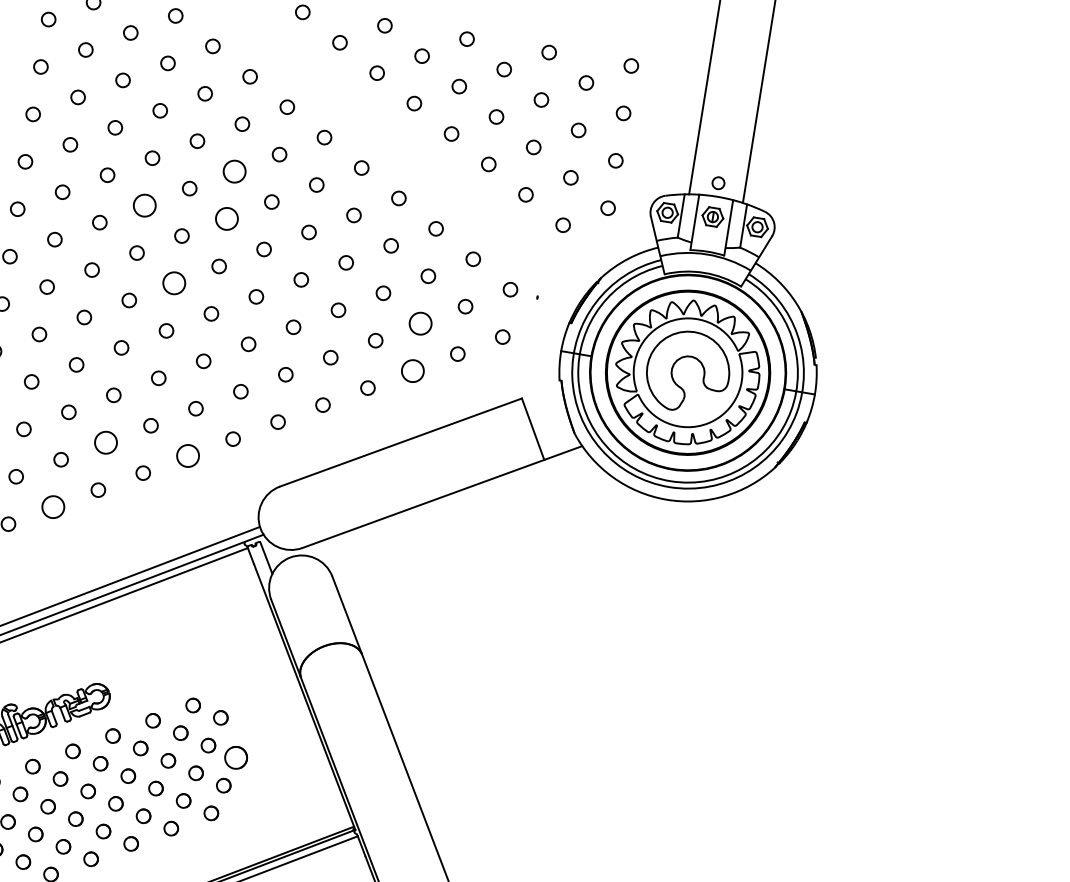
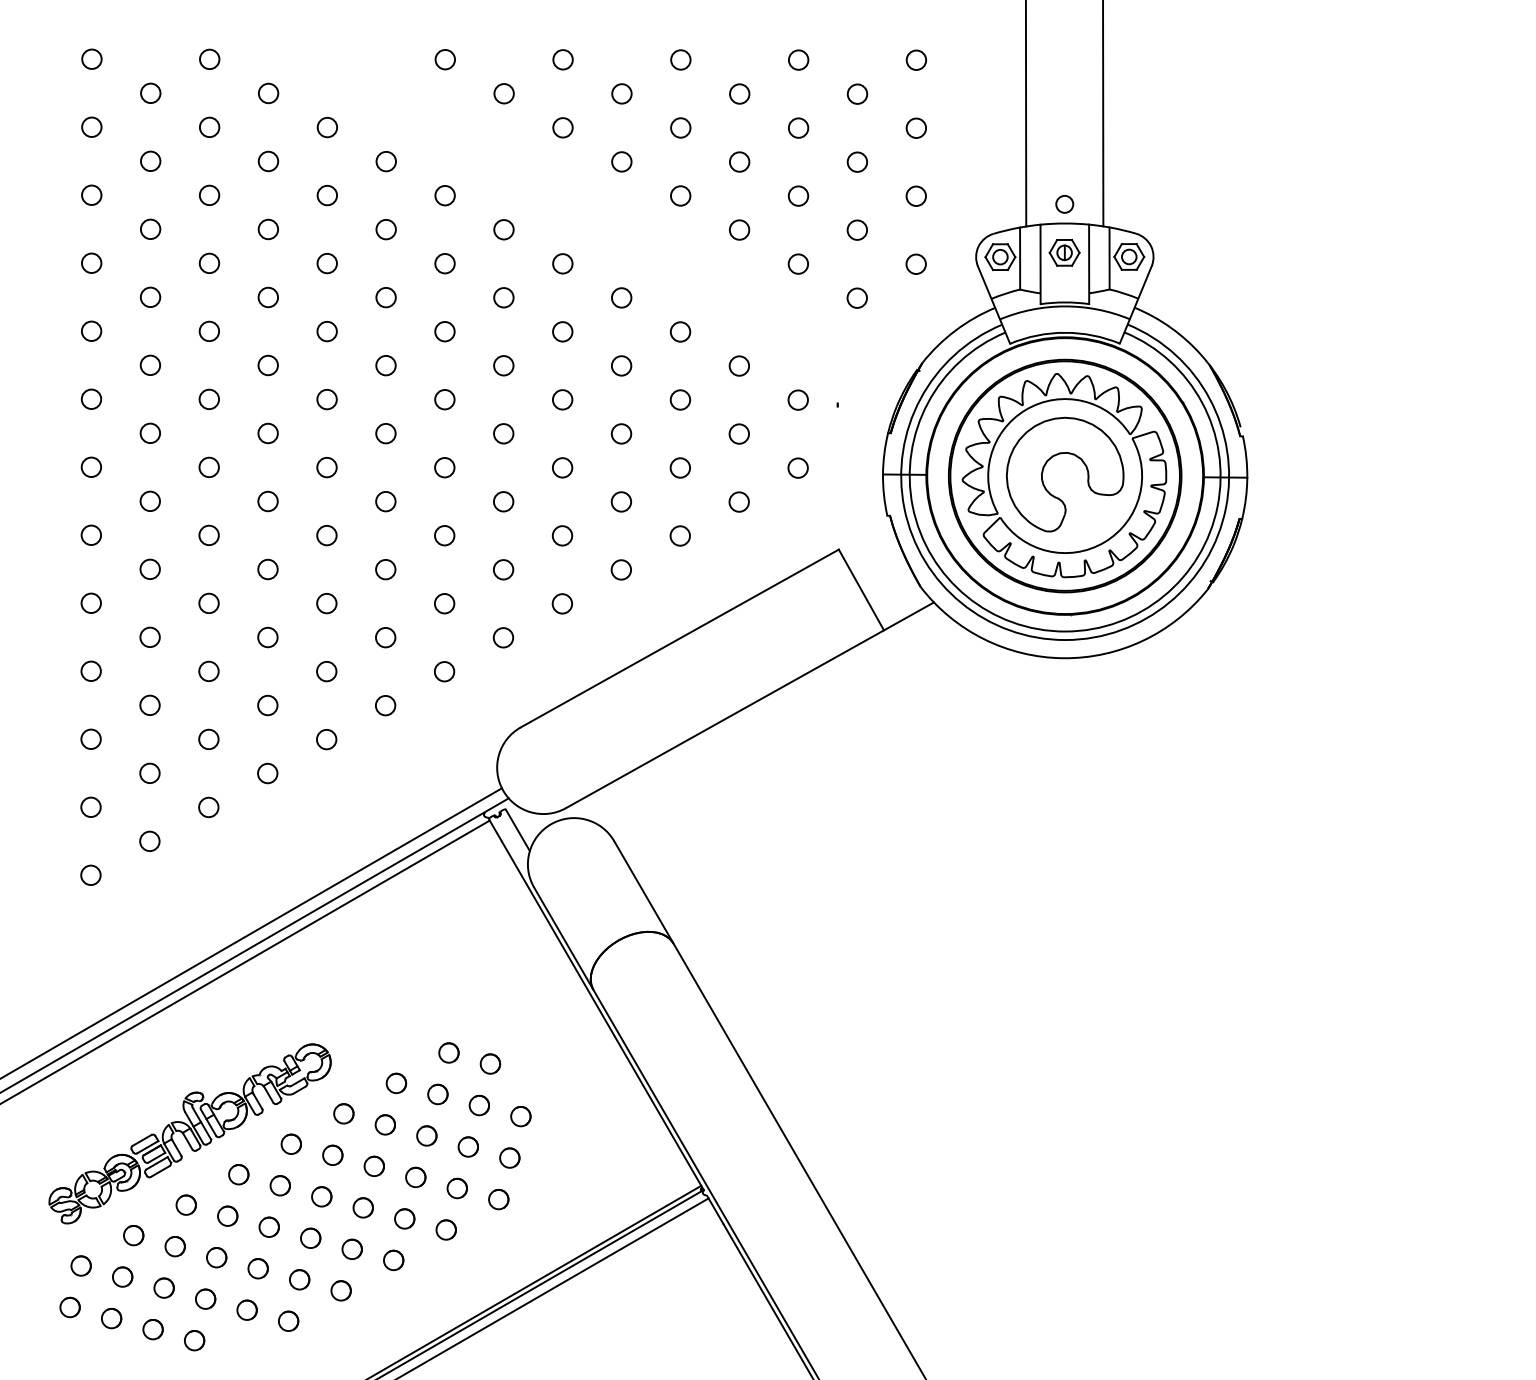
circle: (234, 171) -> (385, 297), size x0.62
circle: (144, 205) -> (267, 365), size x0.62
circle: (226, 218) -> (385, 365), size x0.62
circle: (173, 283) -> (326, 467), size x0.62
circle: (420, 323) -> (680, 467), size x0.62
circle: (413, 370) -> (680, 535), size x0.62
circle: (105, 442) -> (267, 705), size x0.62
circle: (188, 456) -> (385, 705), size x0.62
circle: (53, 507) -> (208, 807), size x0.62
circle: (235, 757) -> (520, 1116), size x0.62

